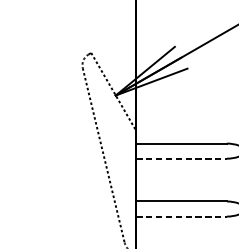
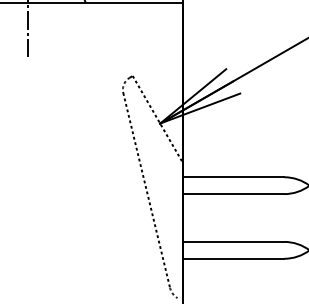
line: (181, 159) -> (233, 194), dashed -> solid
line: (181, 216) -> (233, 258), dashed -> solid

